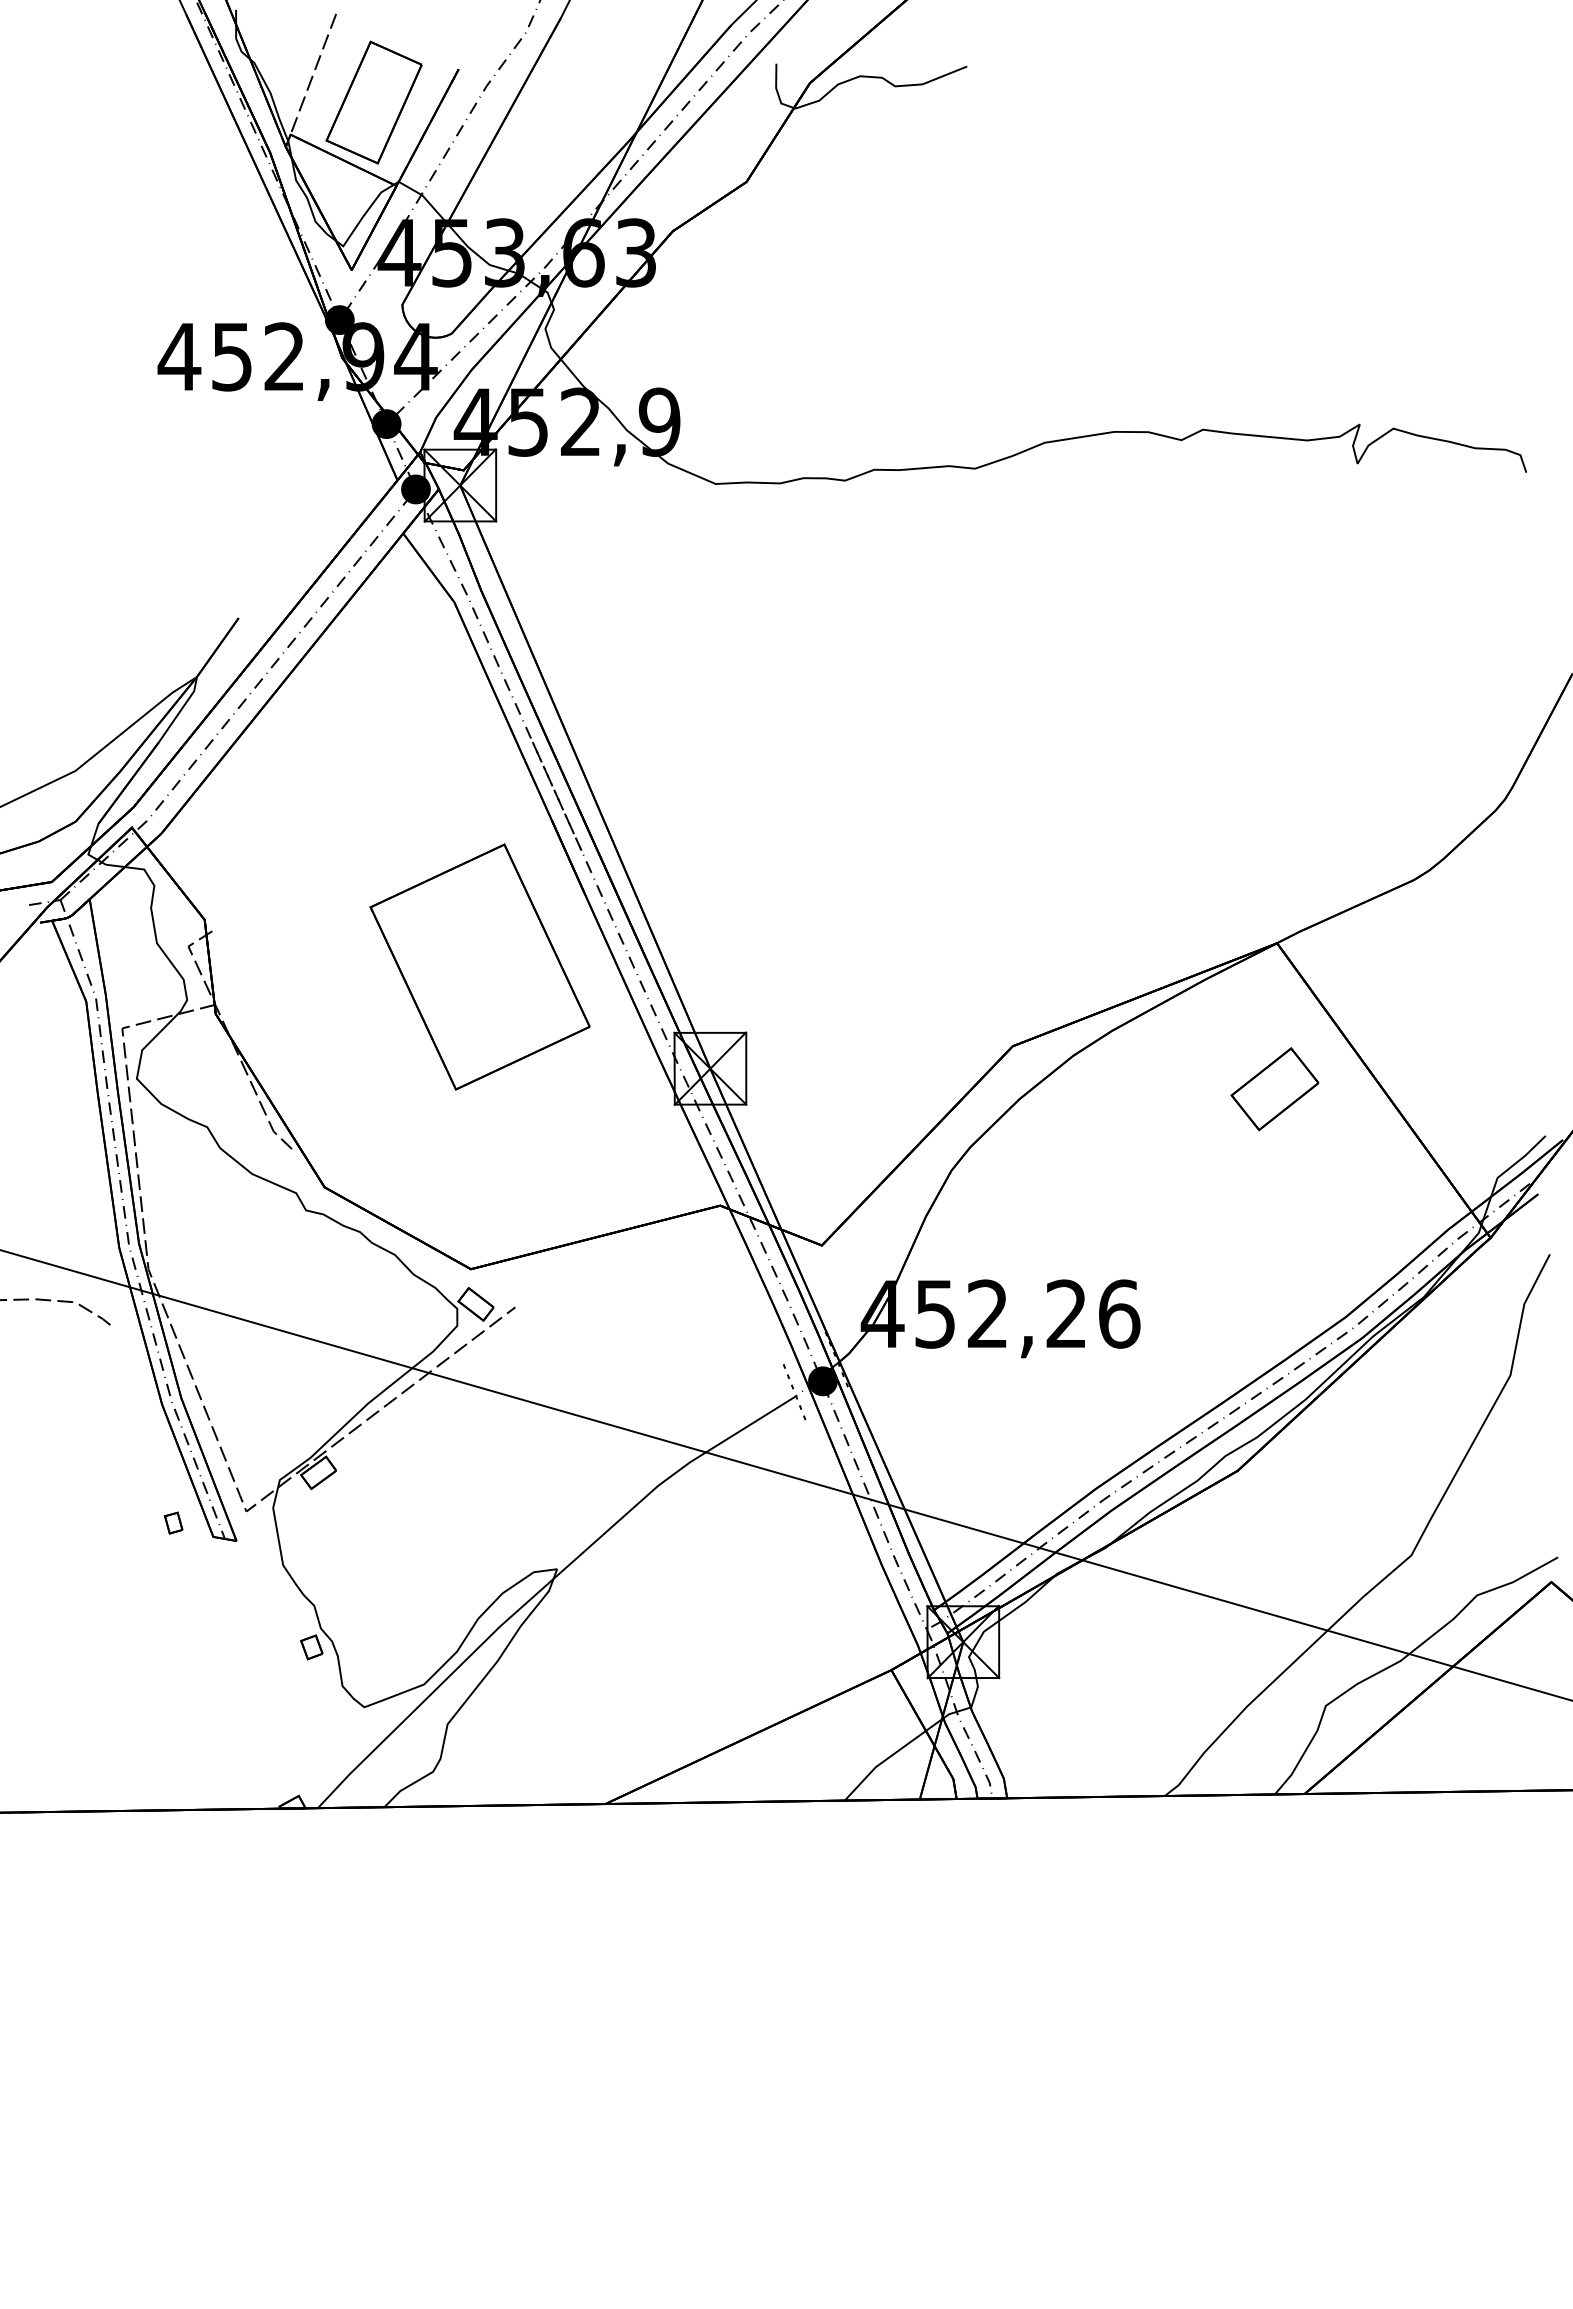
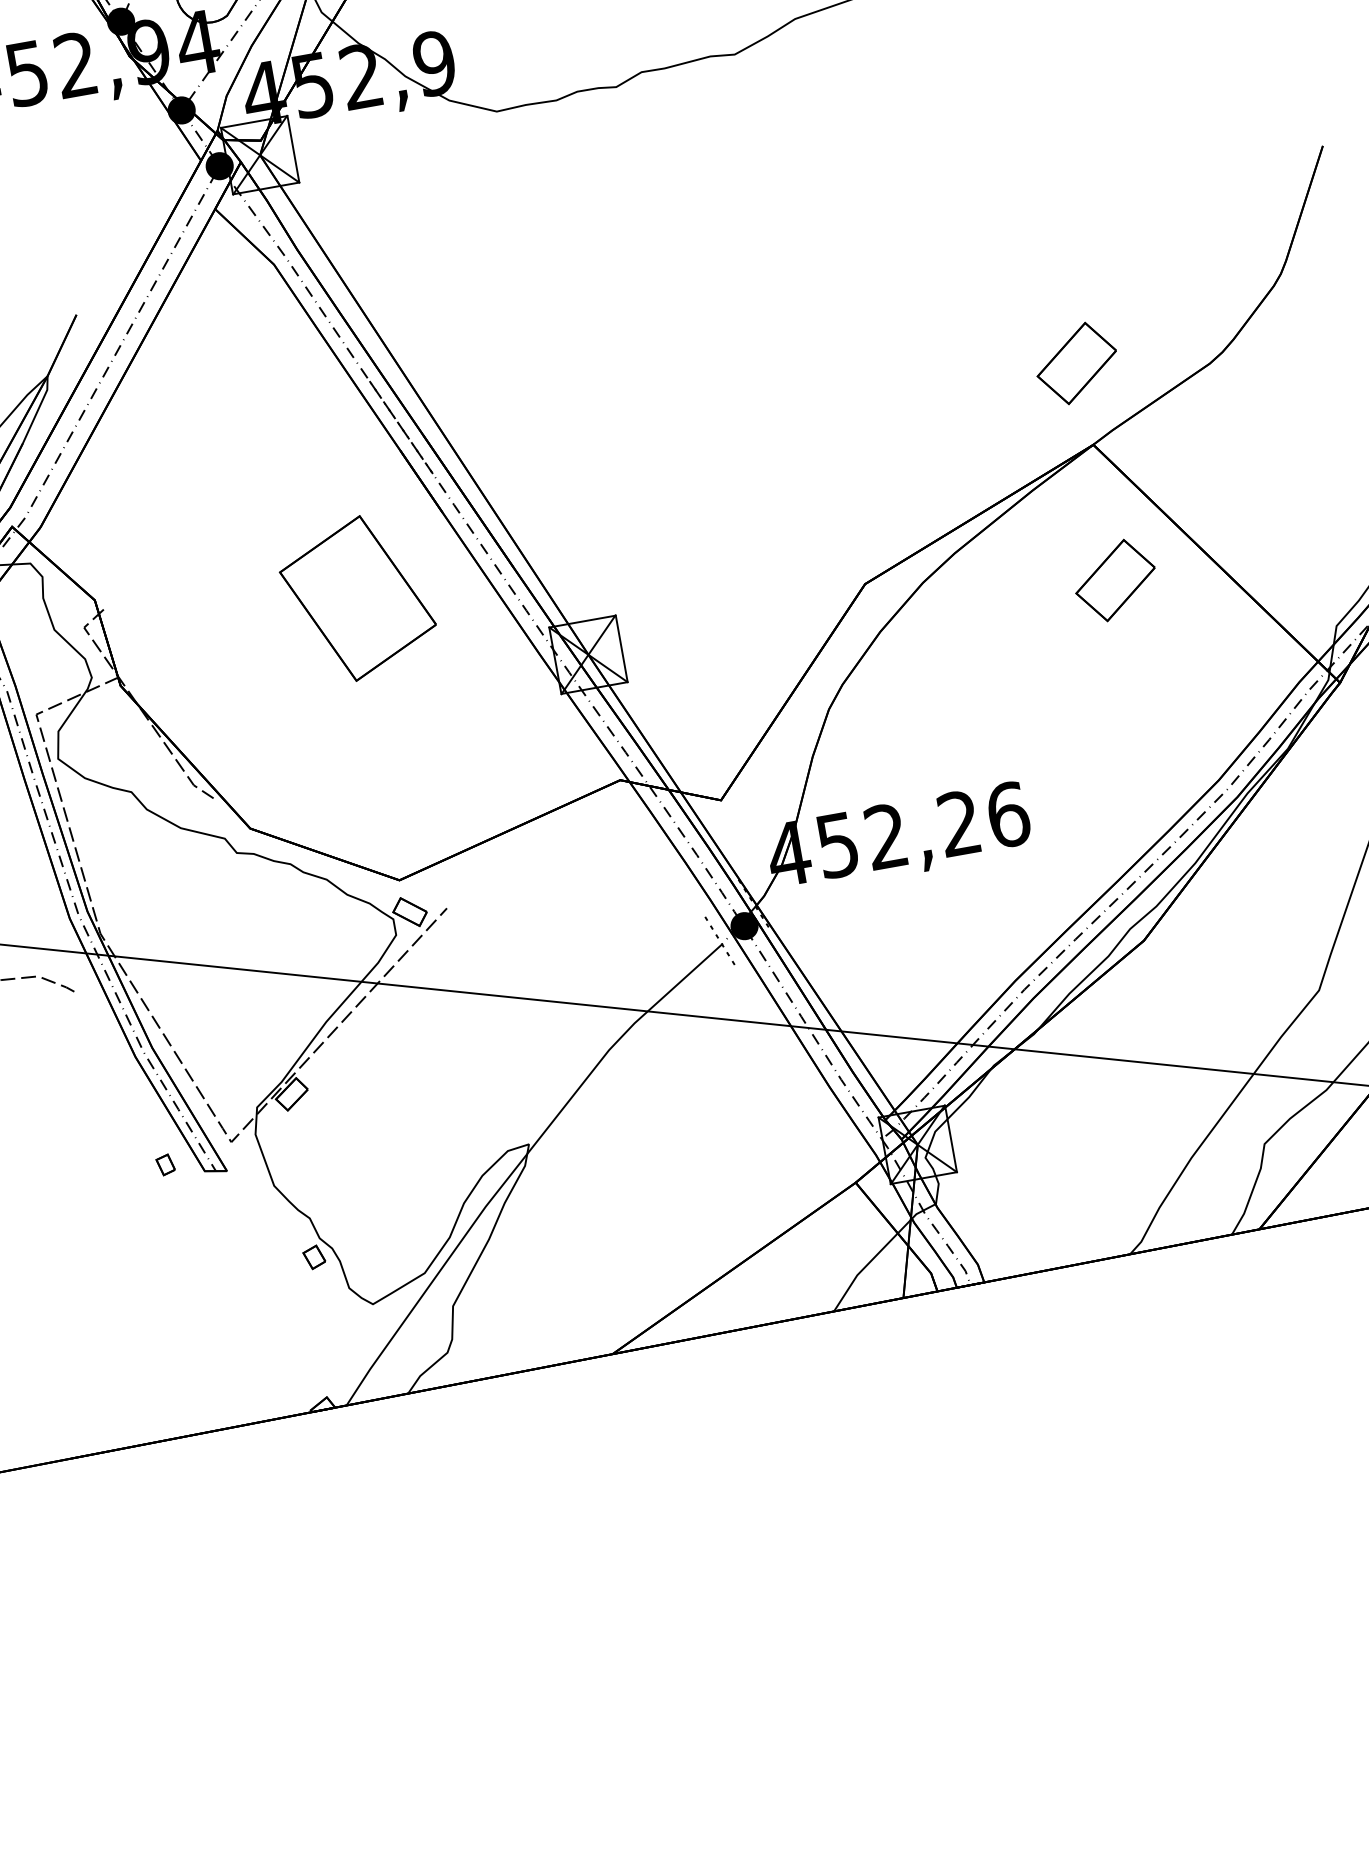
part: (1274, 855) -> (1076, 363), added
part: (479, 966) -> (357, 598), size x0.7

